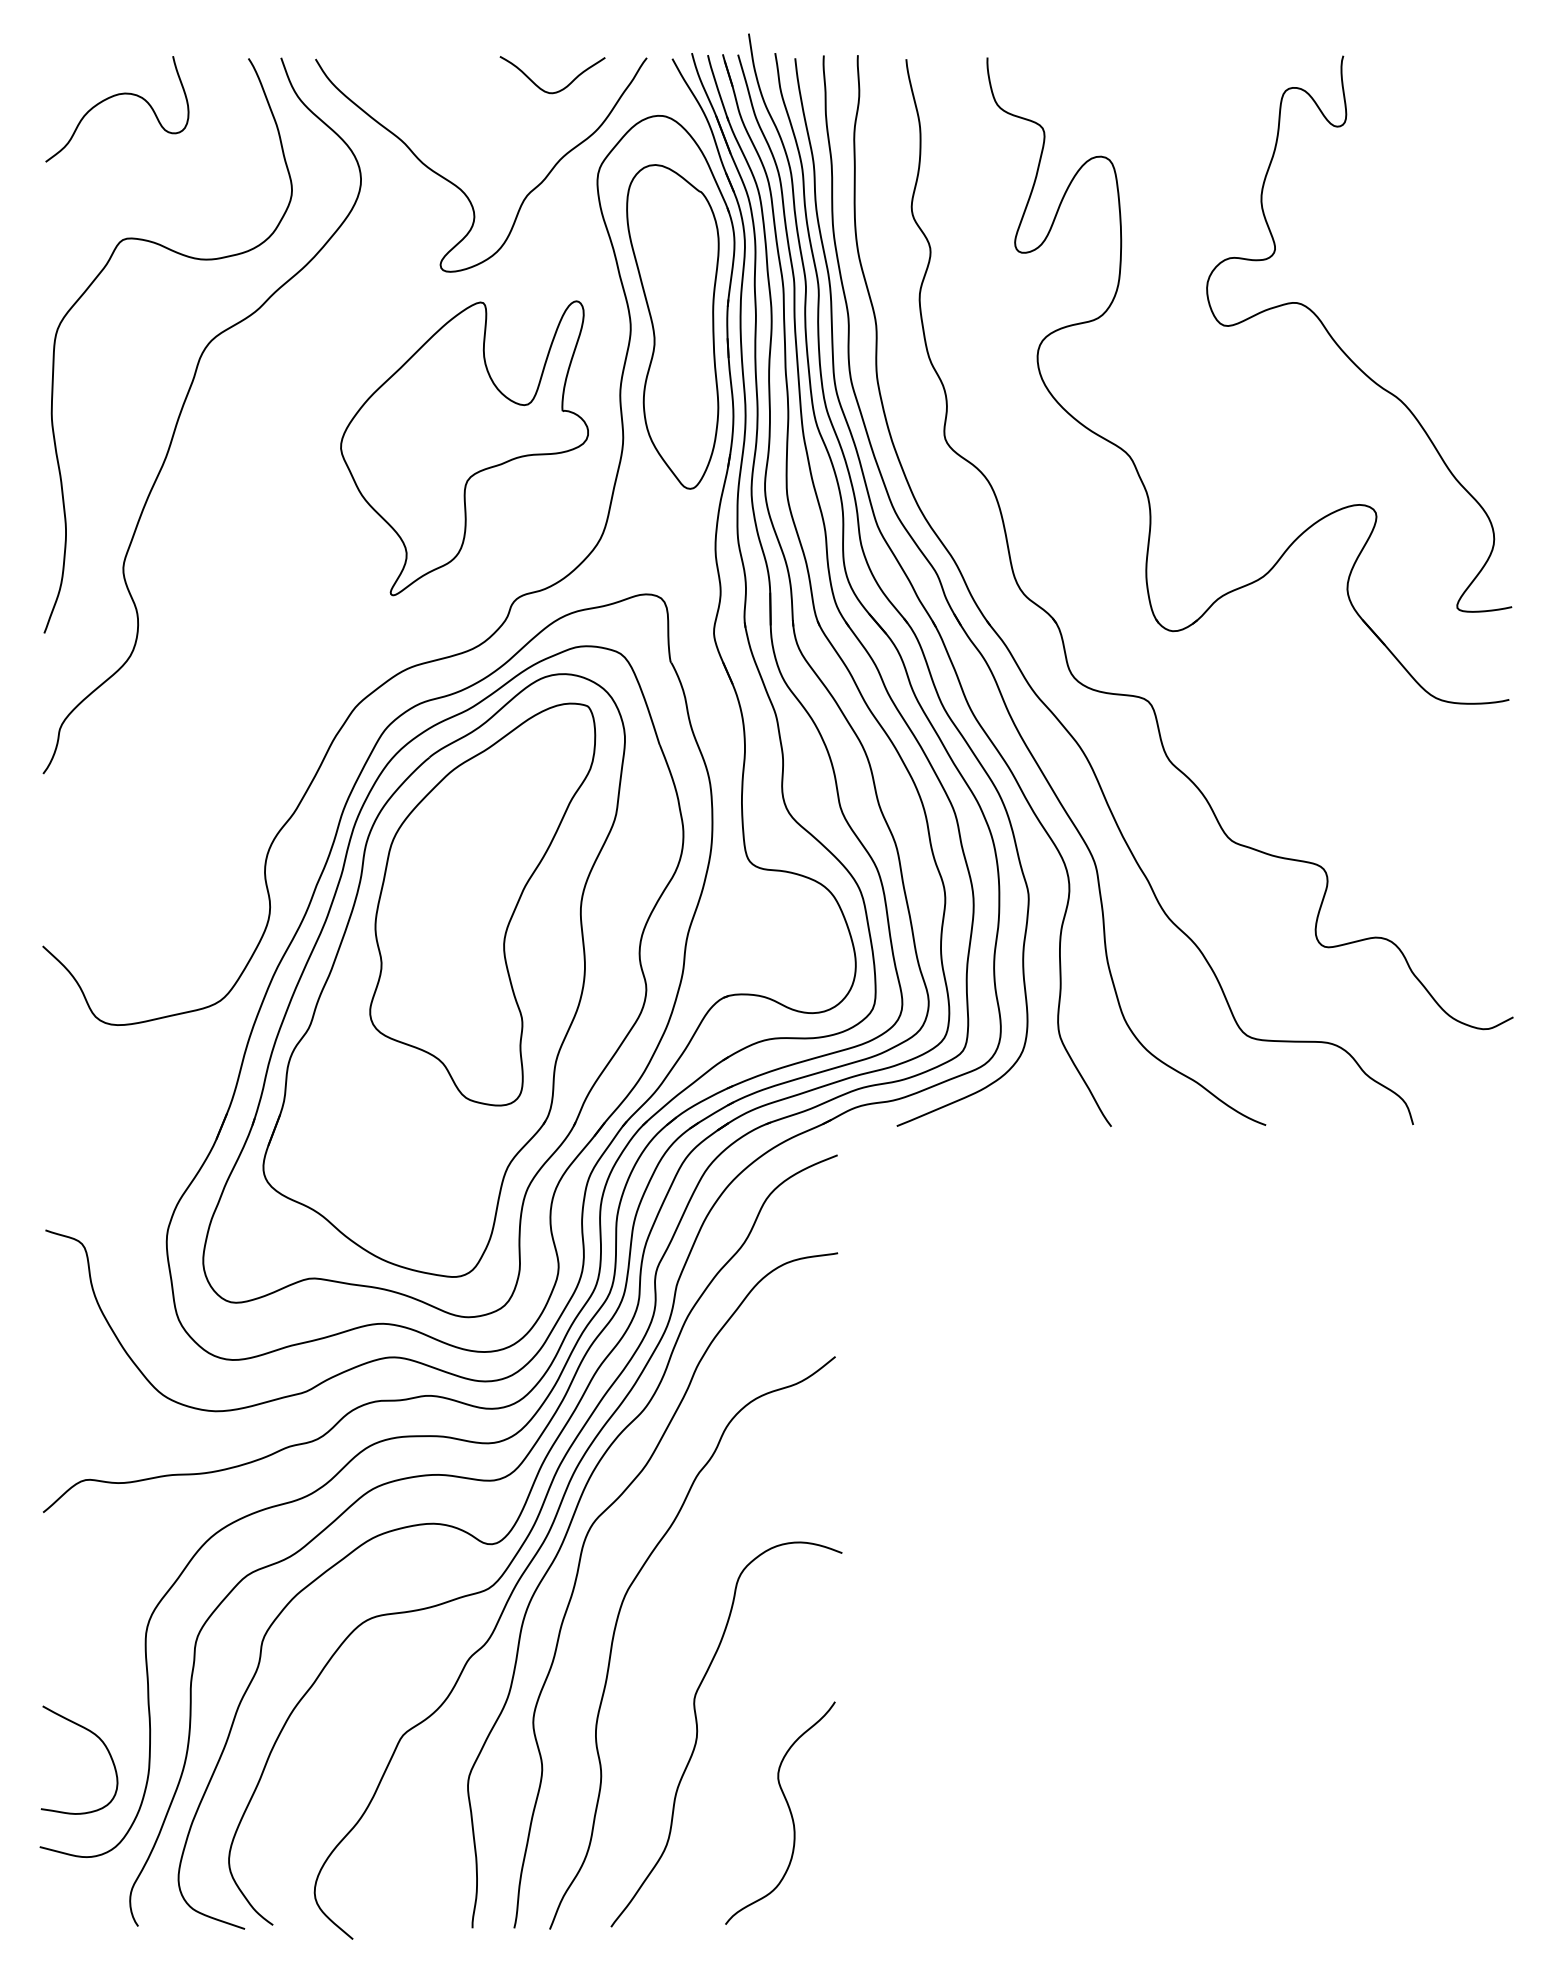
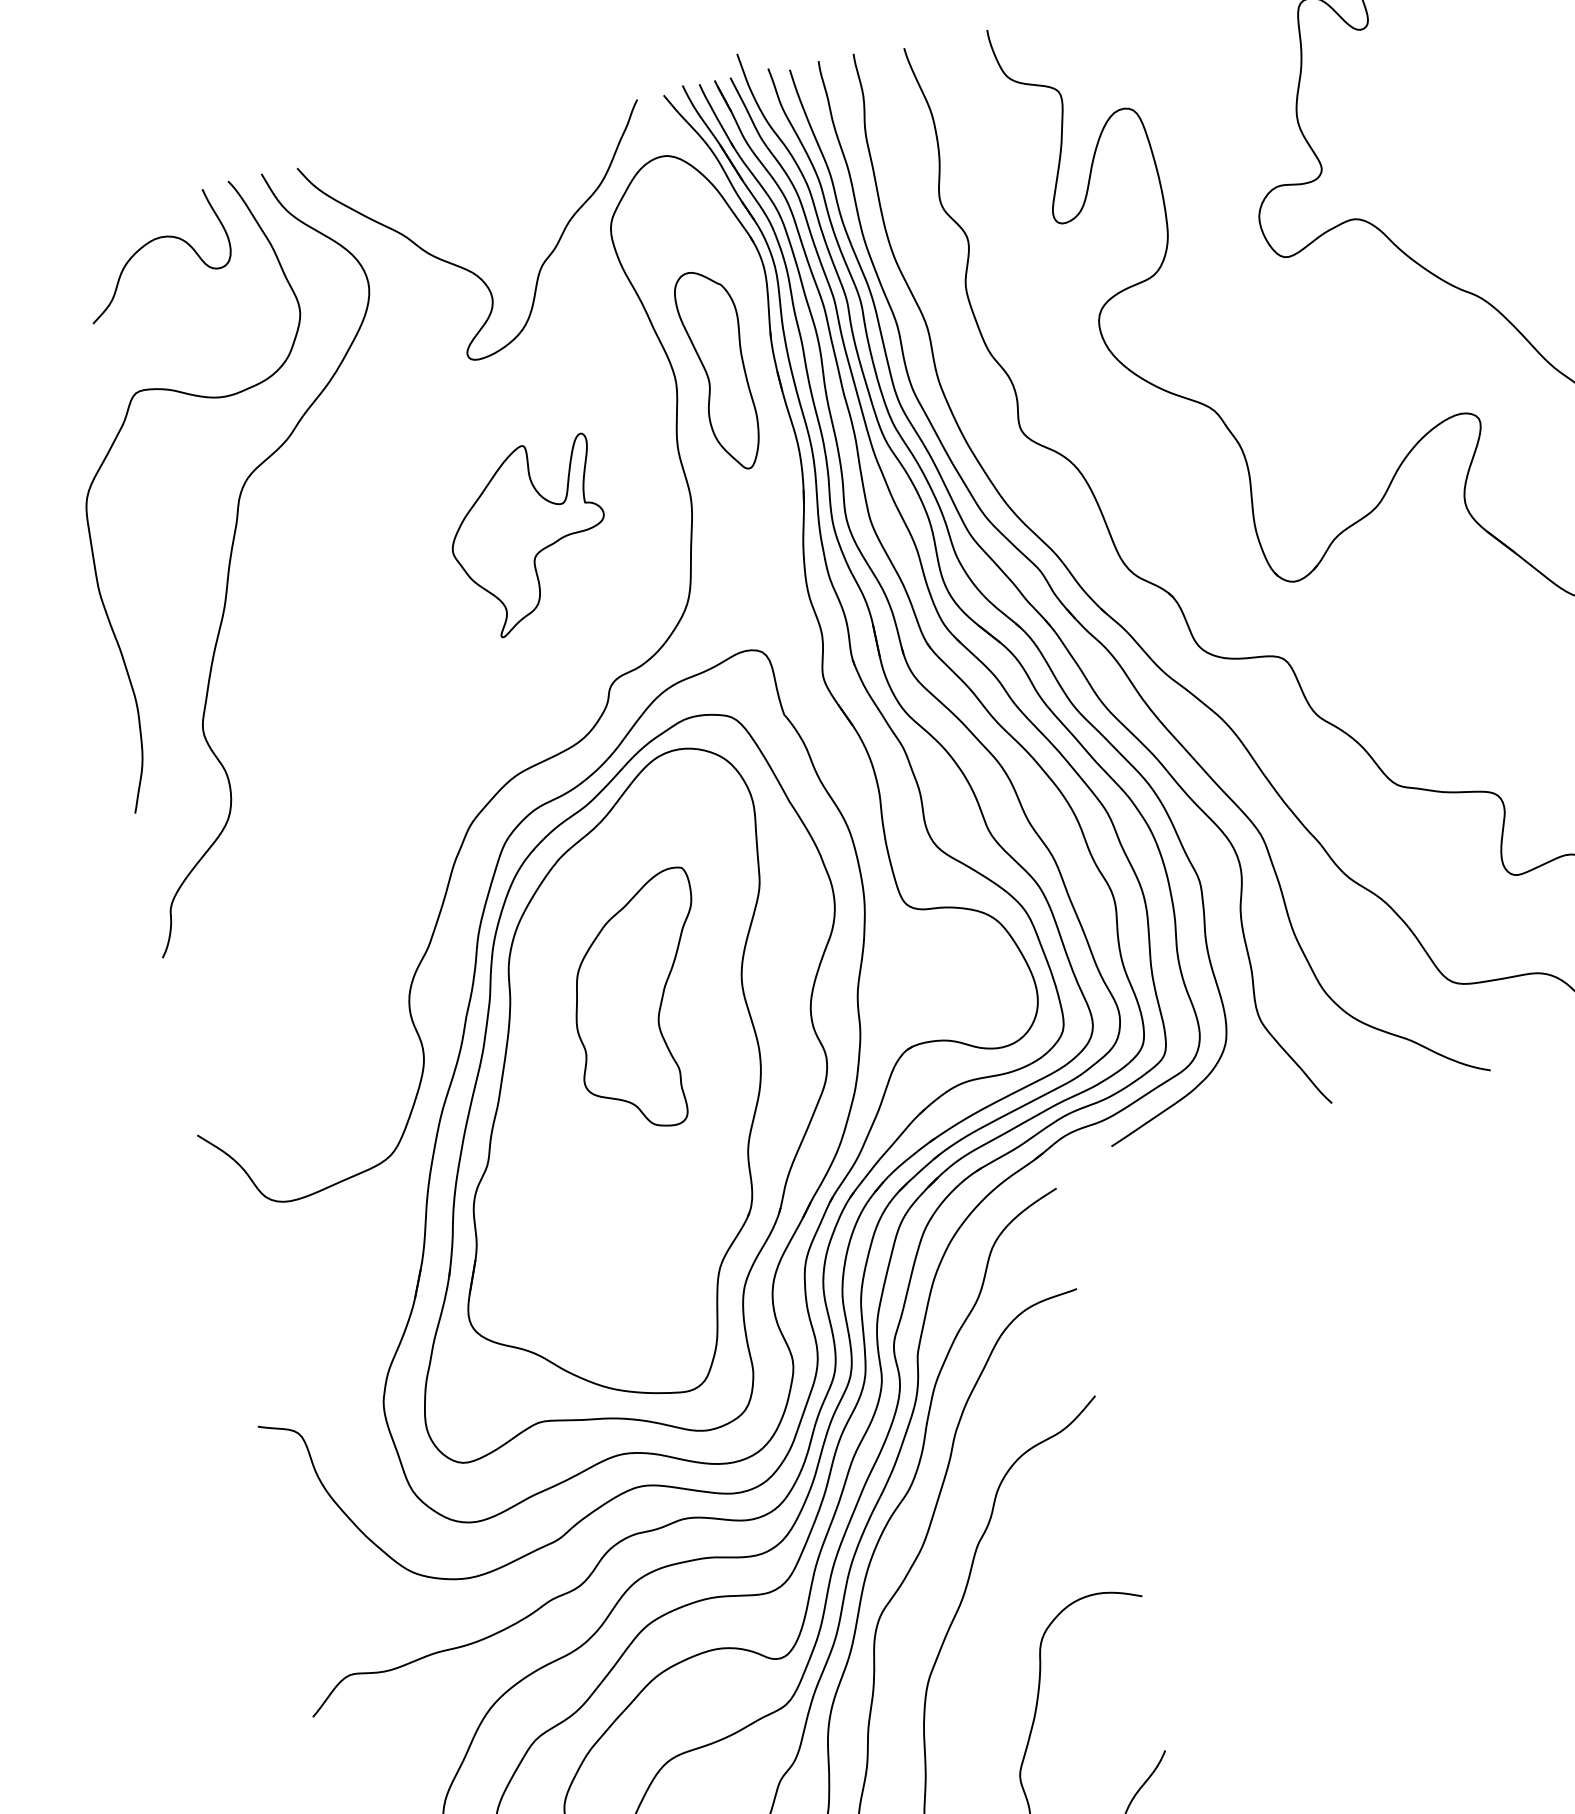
curve: (560, 89) -> (554, 149), removed
curve: (112, 97) -> (148, 243), moved
part: (672, 326) -> (718, 370), size x0.6
part: (464, 448) -> (529, 538), size x0.6
part: (482, 904) -> (640, 1002), size x0.6

